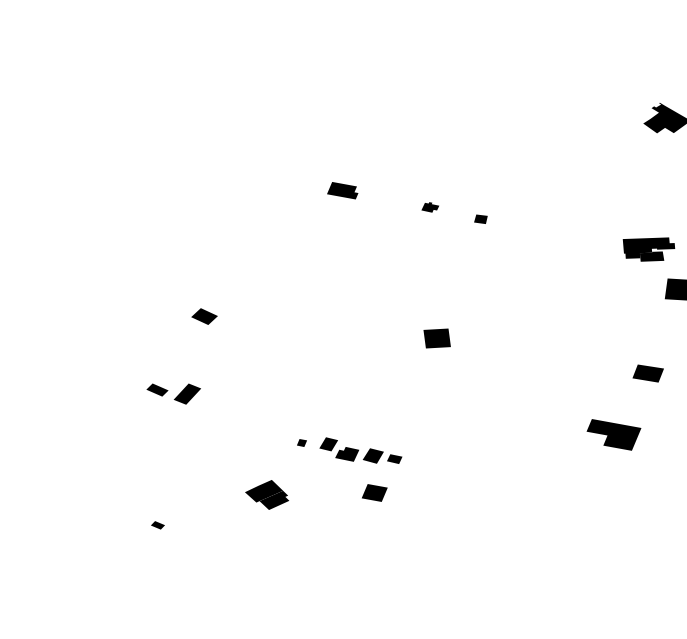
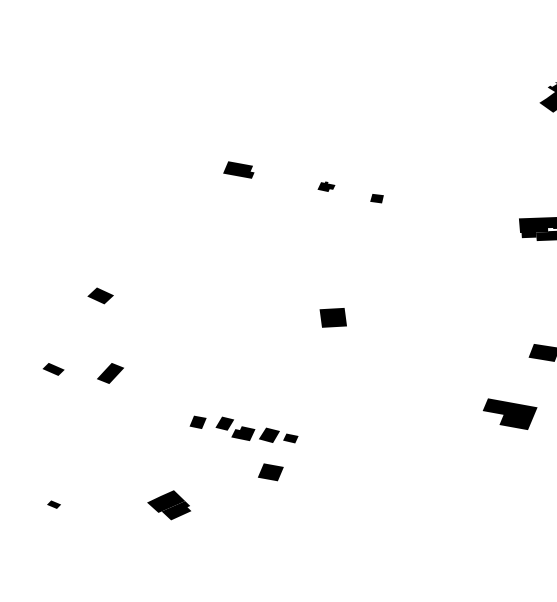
part: (187, 393) -> (110, 372), moved
part: (301, 442) -> (197, 421), size x1.67
part: (267, 494) -> (169, 504), moved

